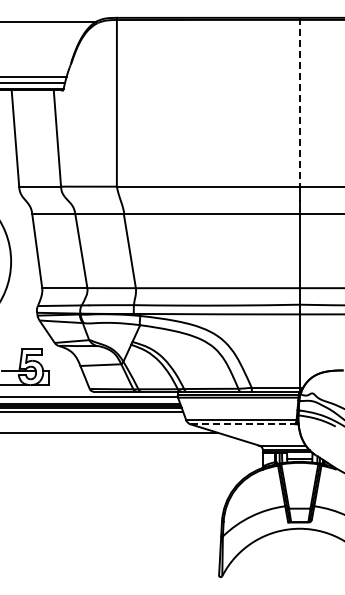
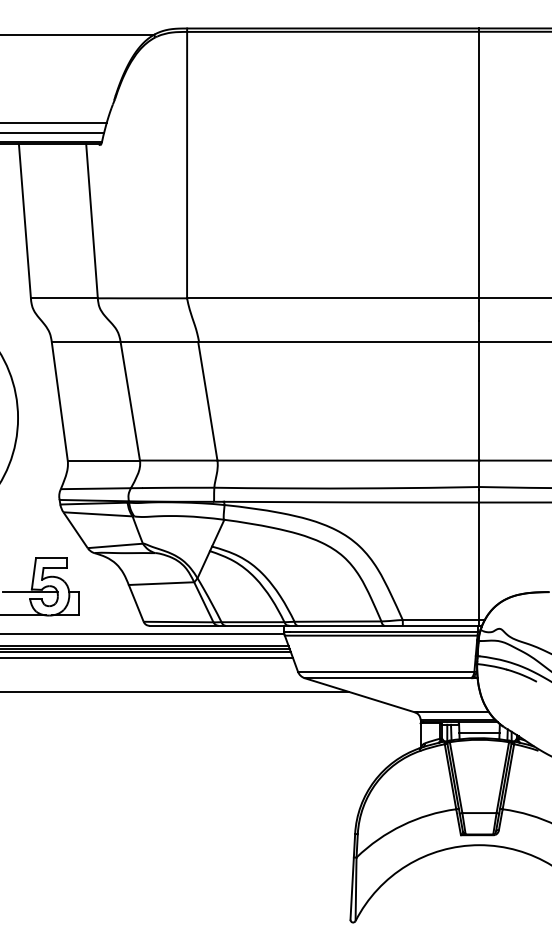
line: (299, 102) -> (479, 163), dashed -> solid
line: (243, 424) -> (389, 678), dashed -> solid

